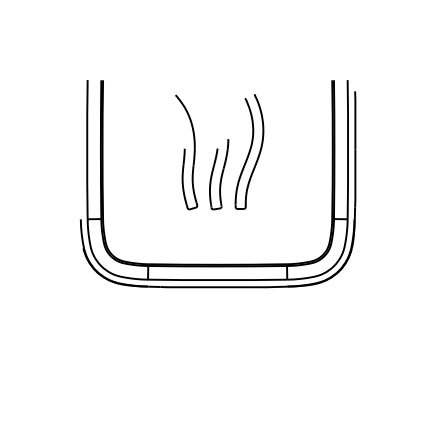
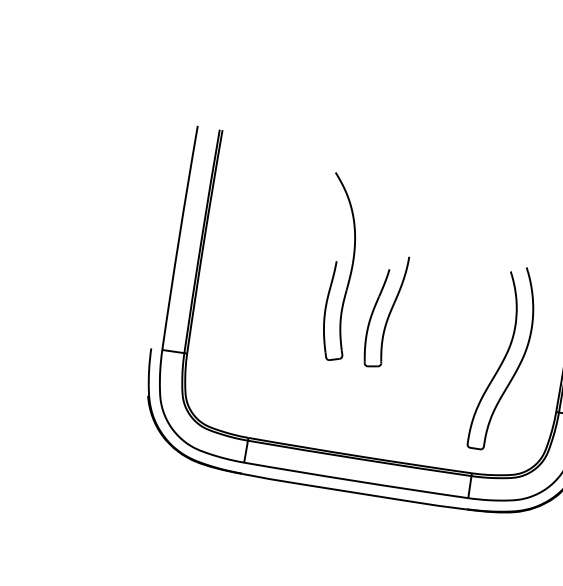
curve: (249, 151) -> (504, 358), moved

